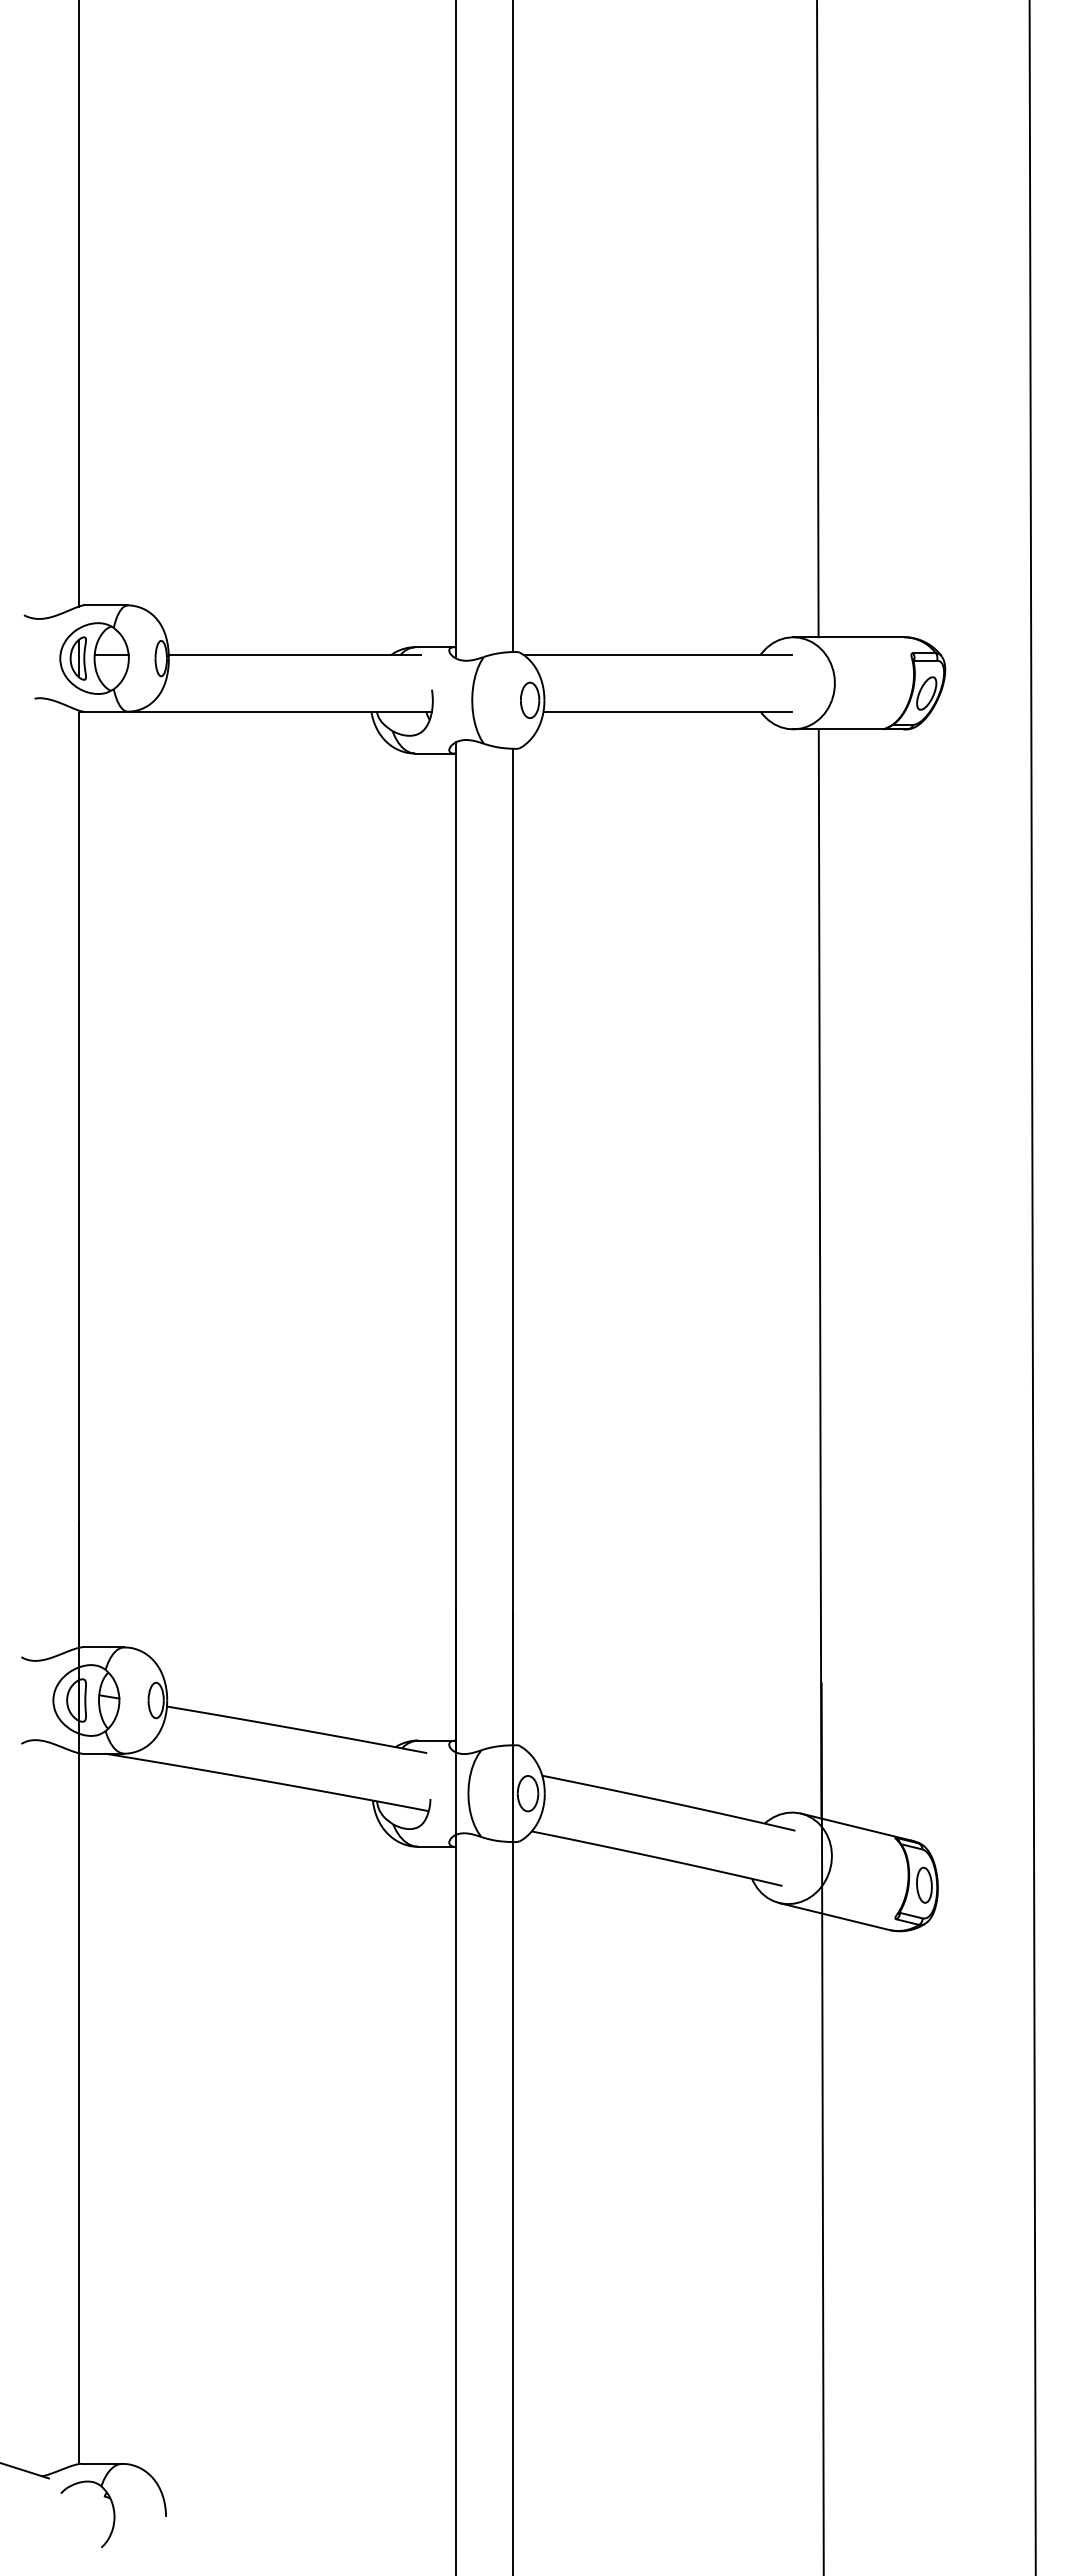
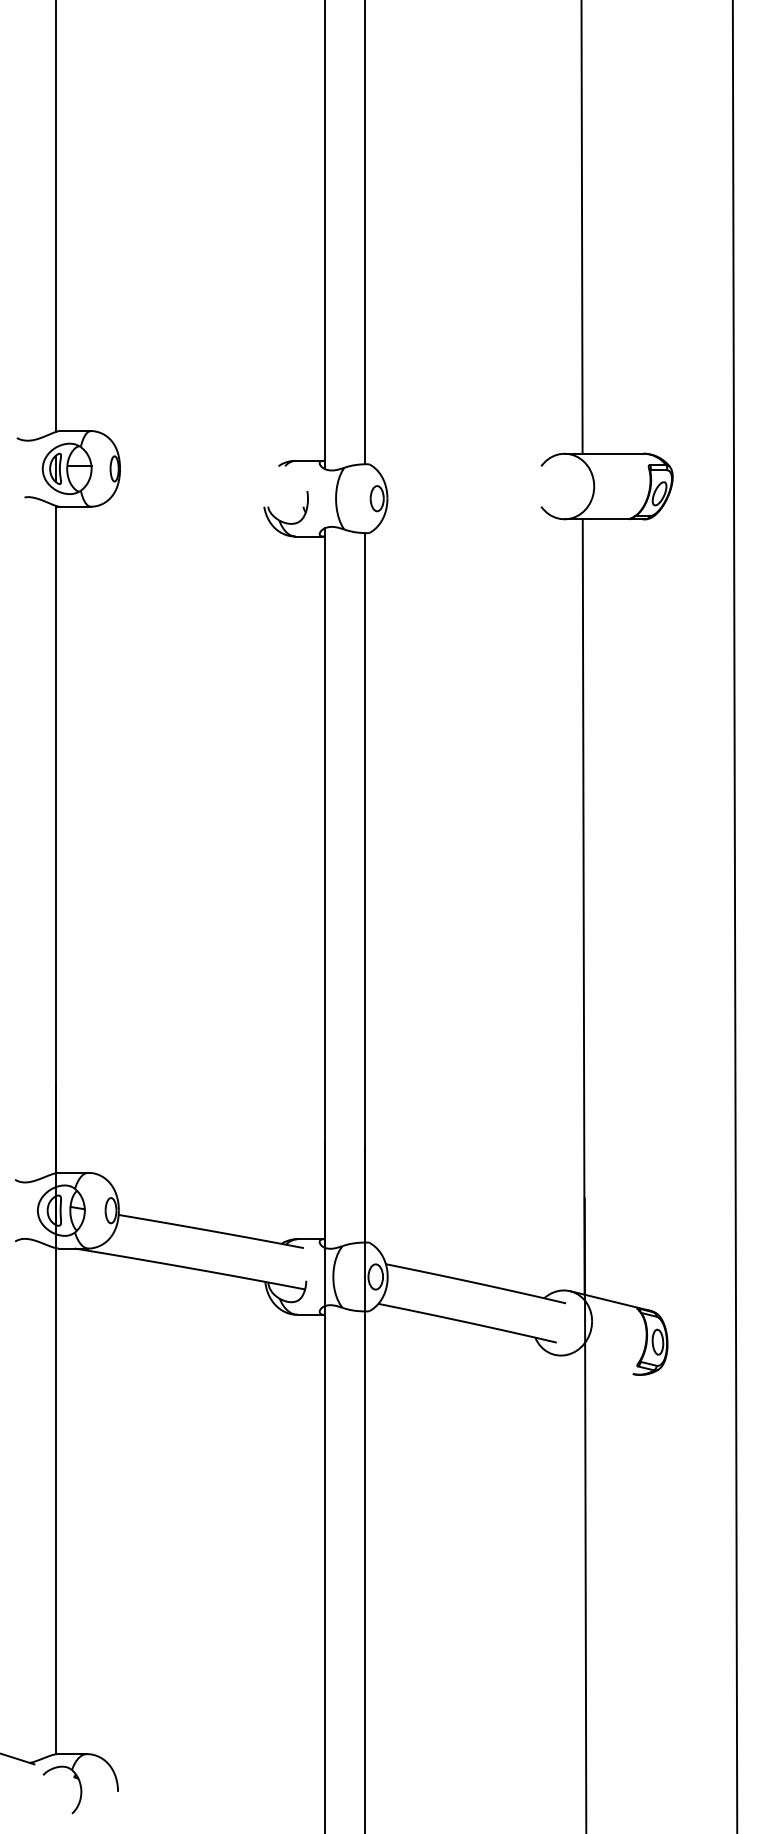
line: (295, 654) -> (210, 466), removed
line: (657, 654) -> (467, 466), removed
line: (280, 711) -> (199, 506), removed
line: (667, 711) -> (475, 506), removed
line: (834, 1916) -> (593, 1364), removed

